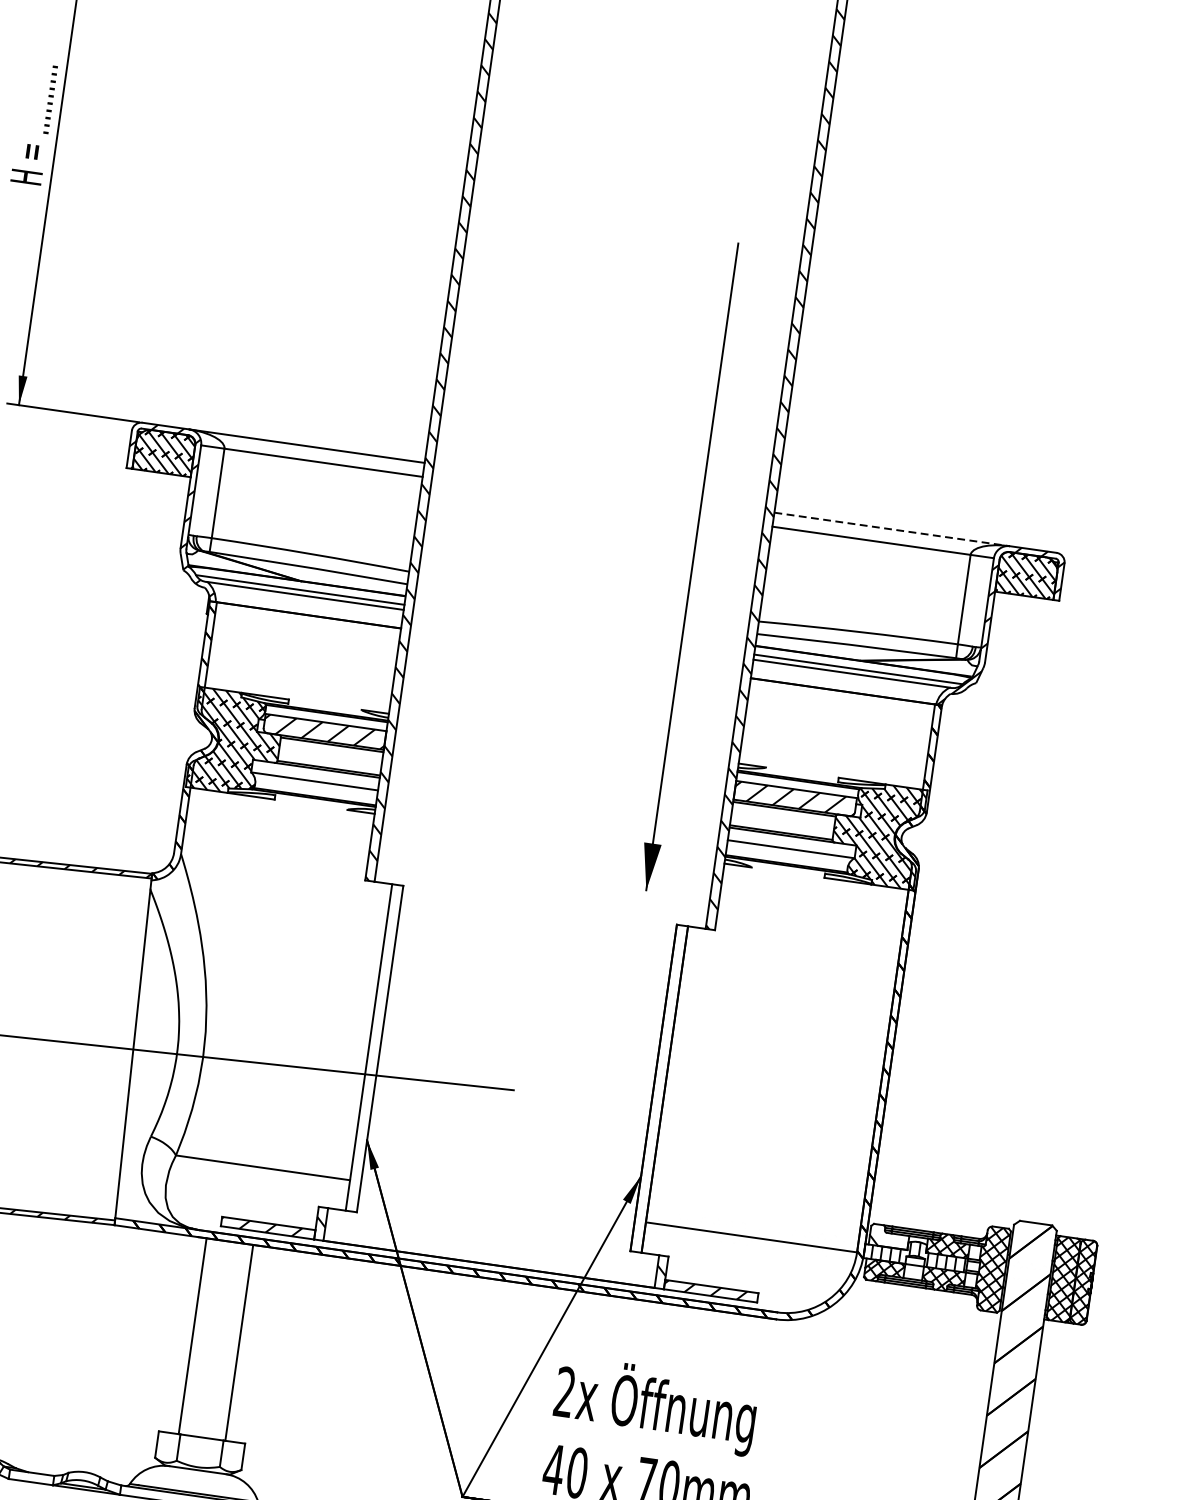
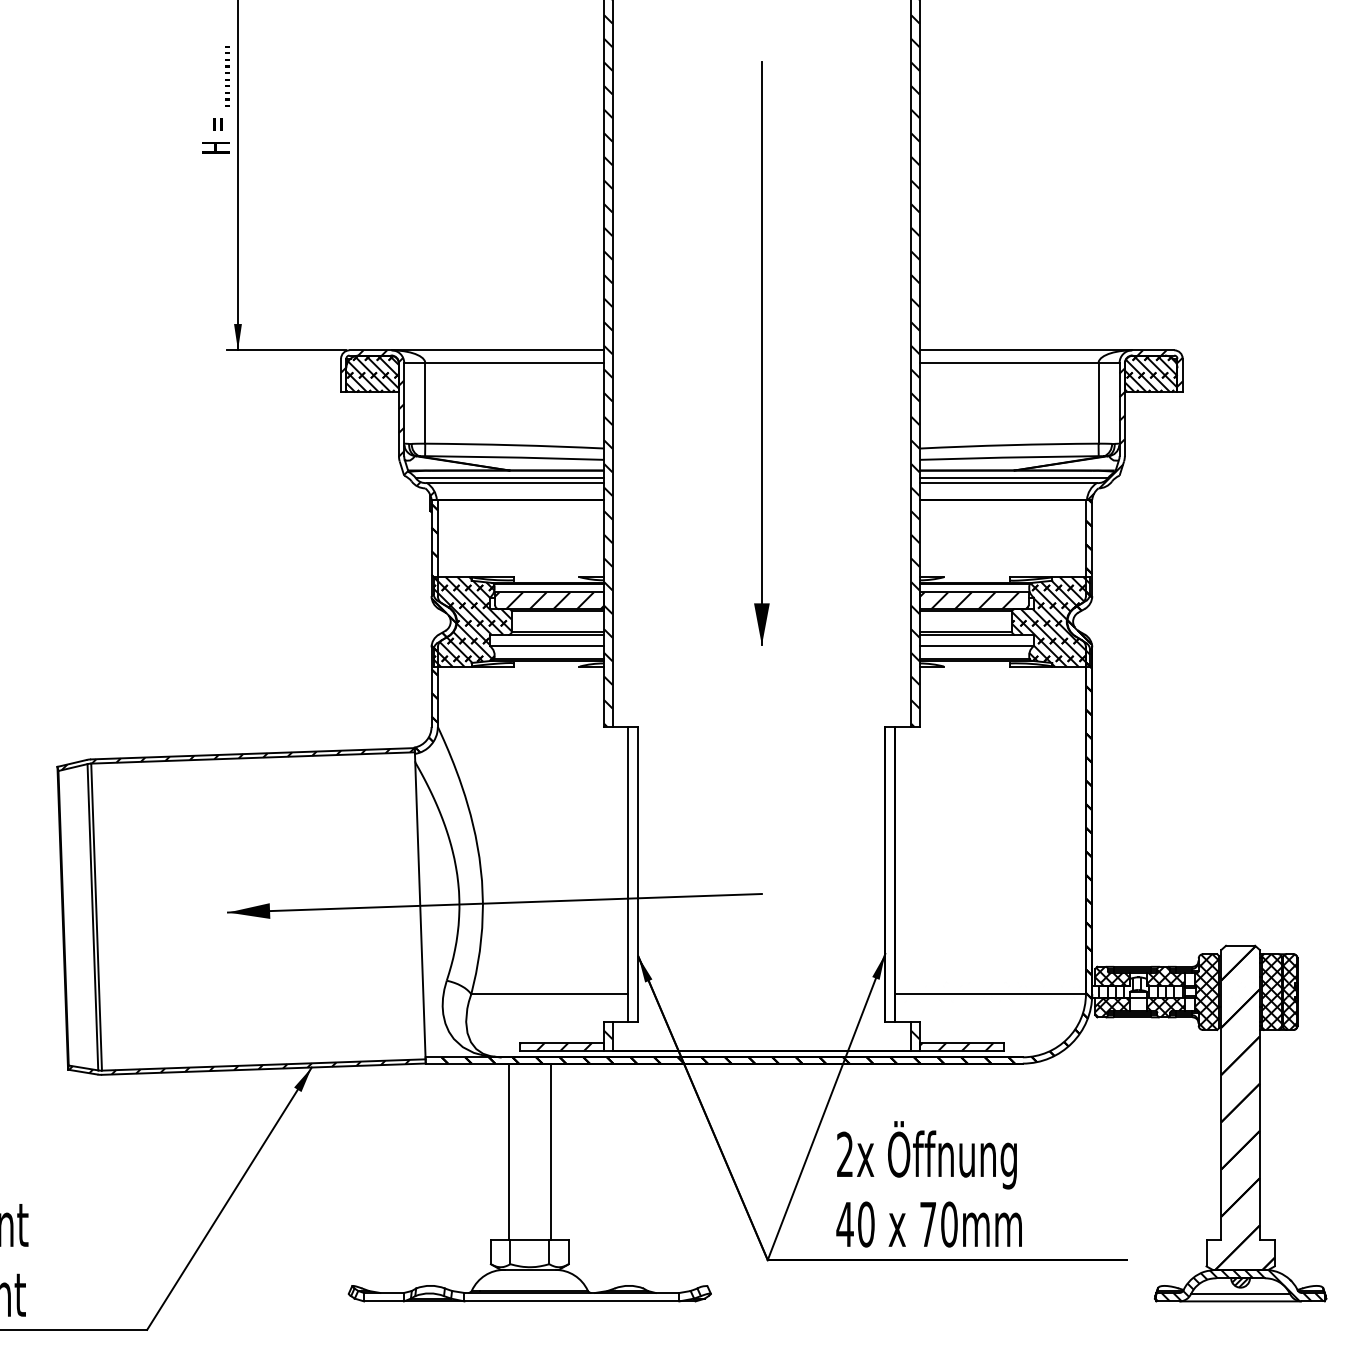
line: (892, 529) -> (1026, 350), dashed -> solid
part: (691, 566) -> (761, 353), moved
hatch: (889, 1235) -> (1112, 975), added

